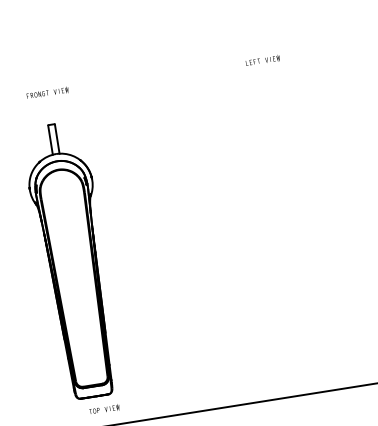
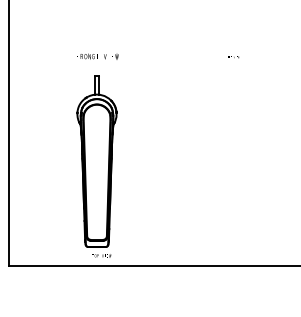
part: (262, 60) -> (232, 57), size x0.6
part: (47, 91) -> (97, 55), size x1.6

